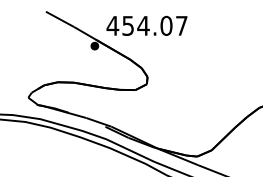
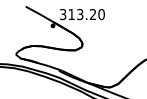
text: (145, 25) -> (81, 14), 454.07 -> 313.20

